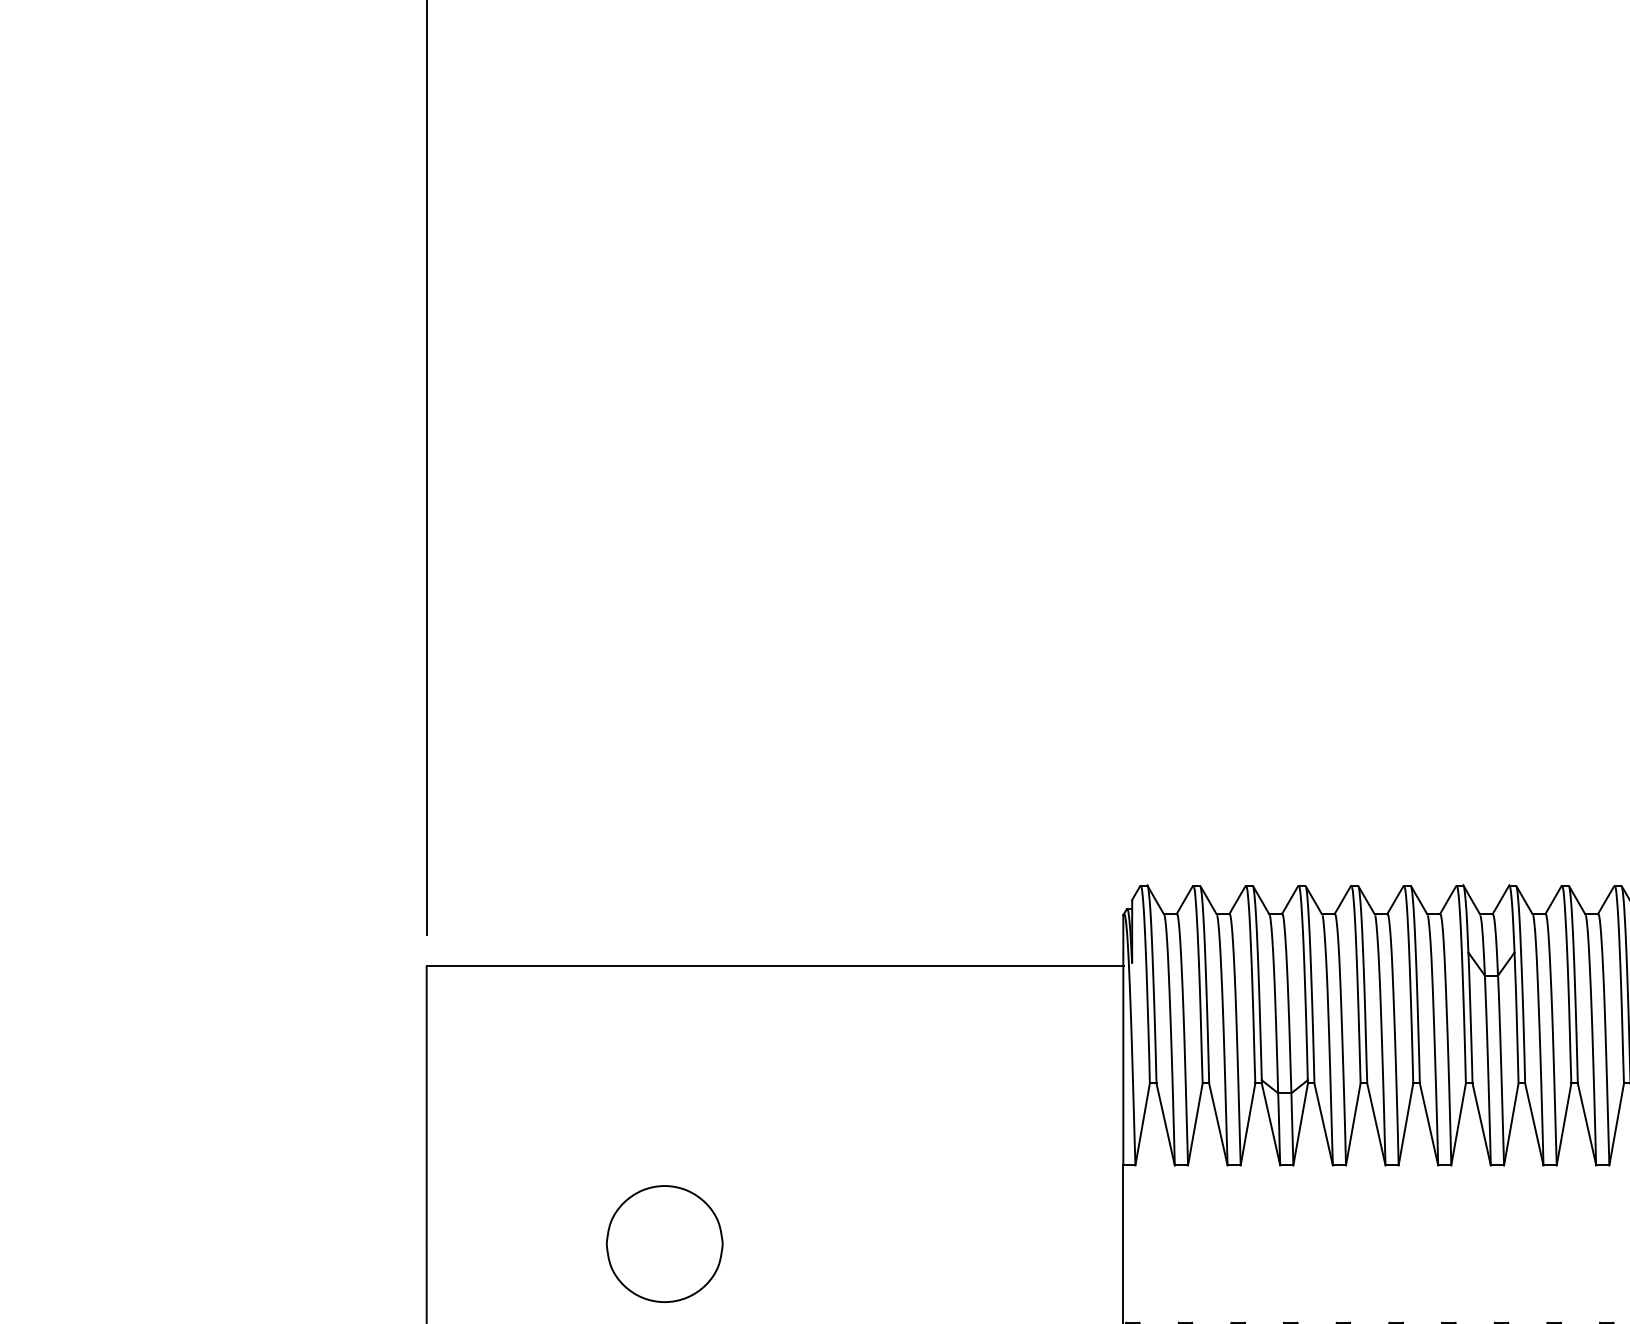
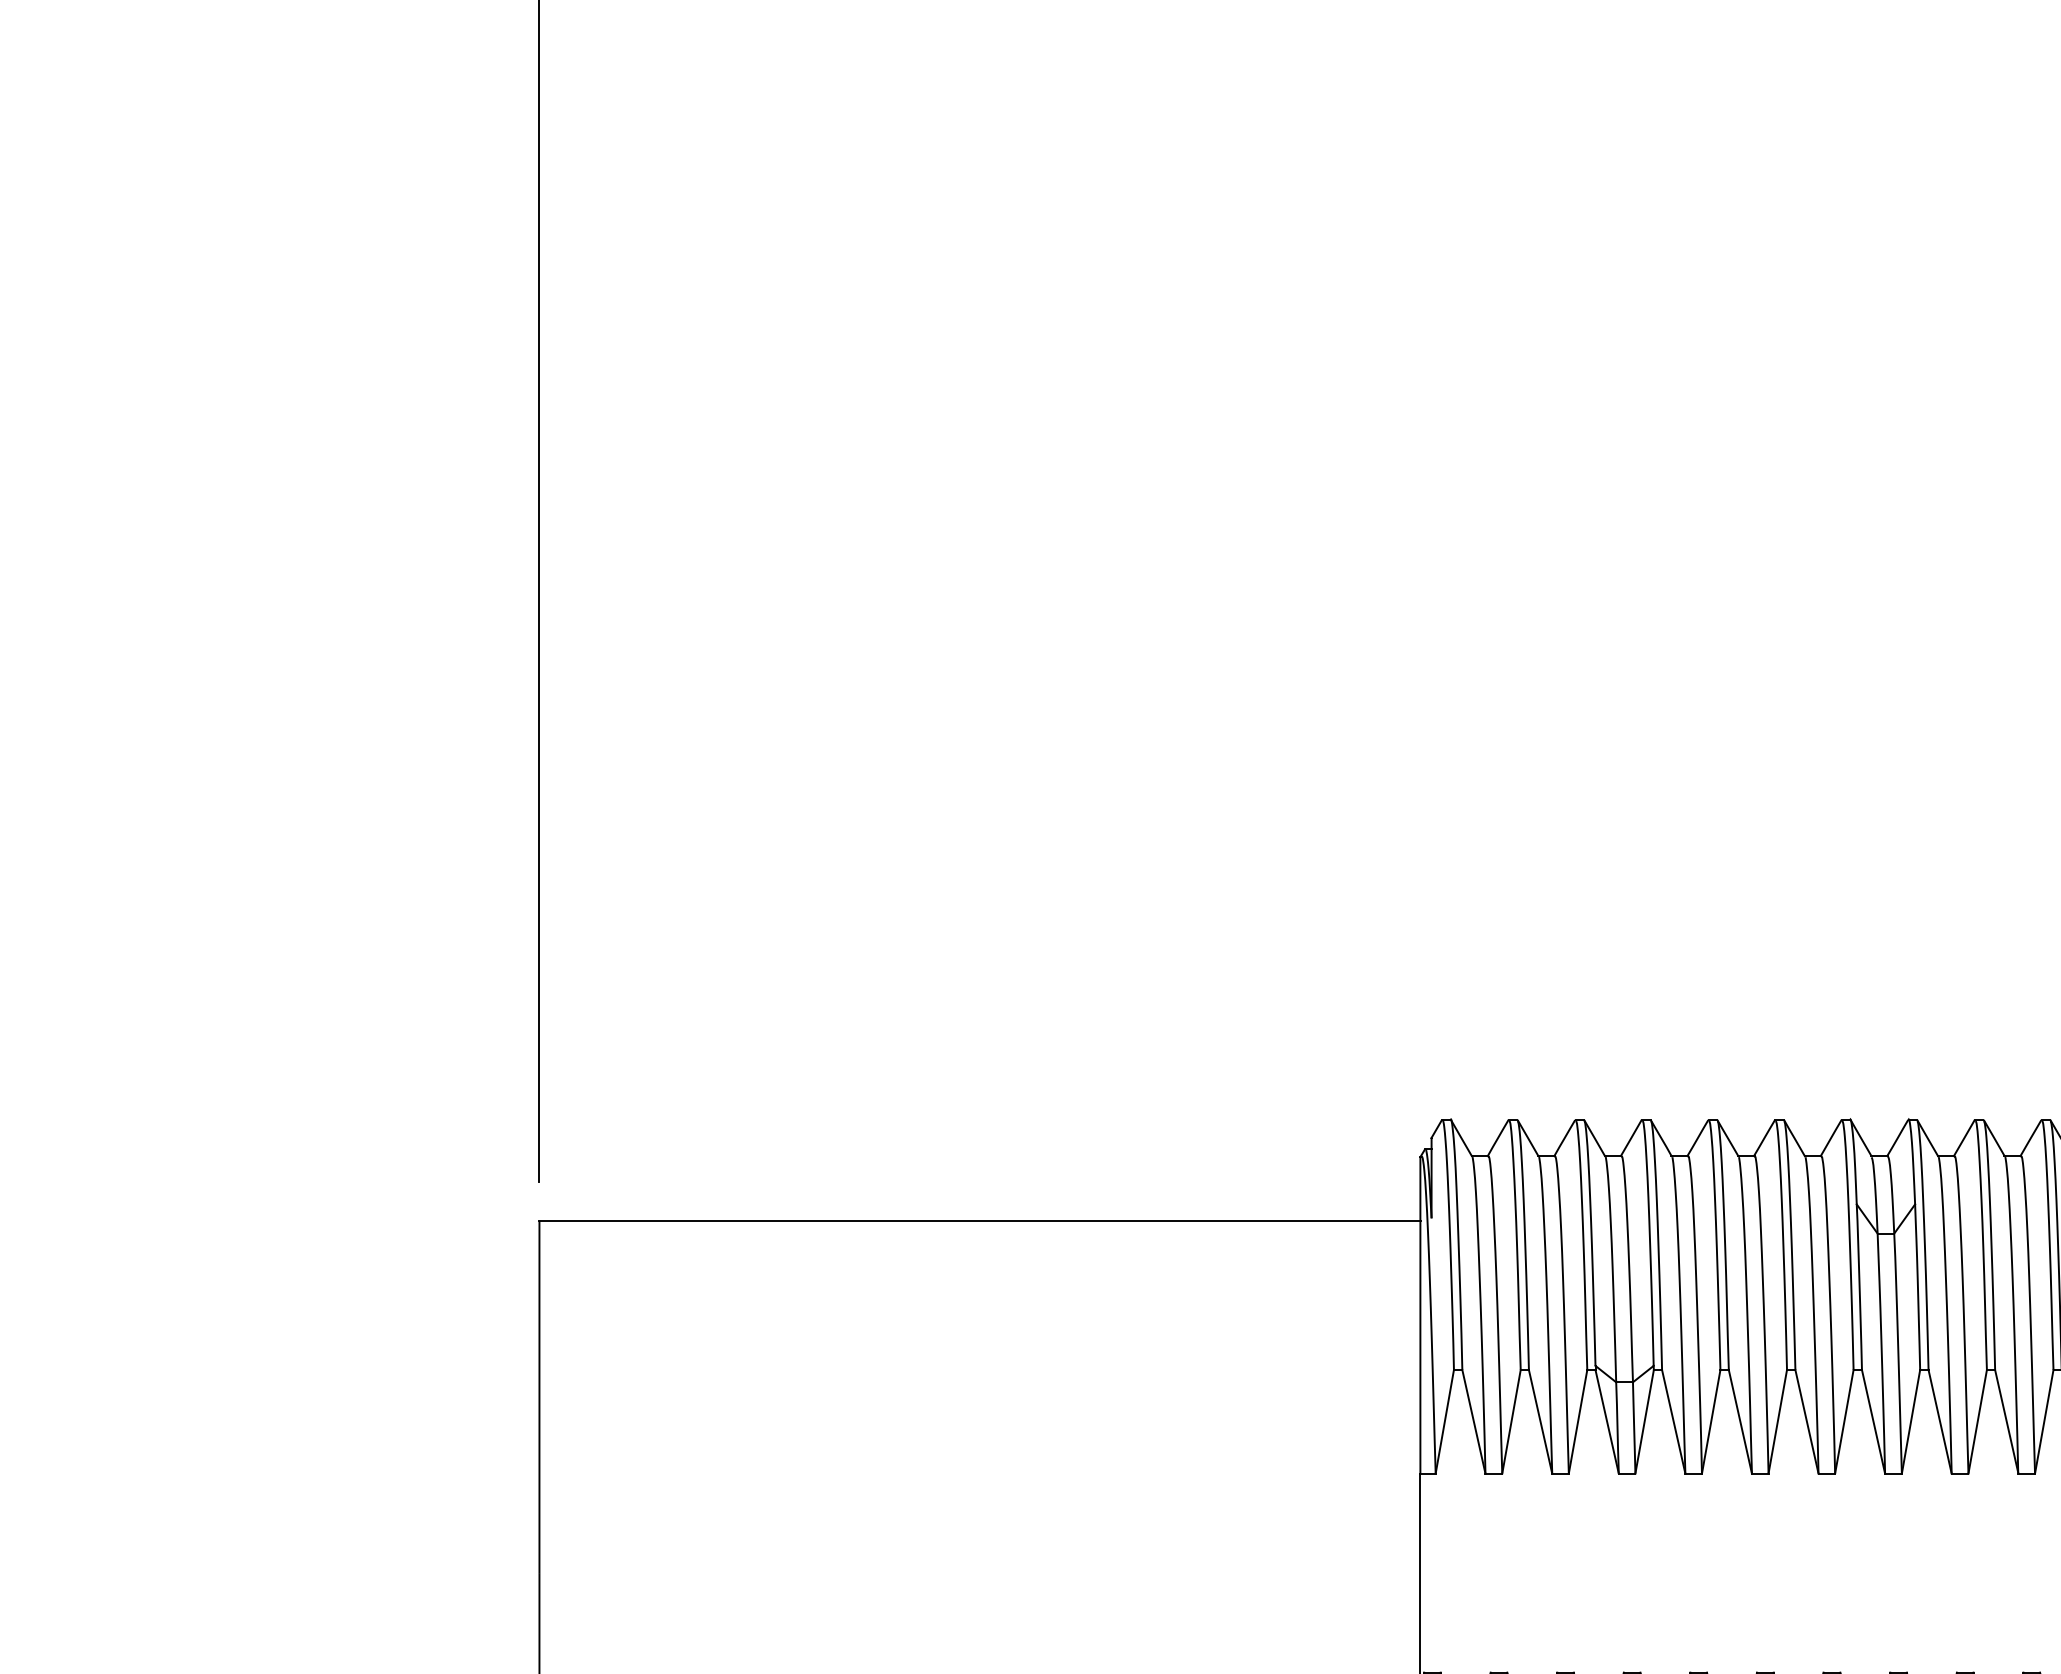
part: (664, 1243) -> (840, 1572), removed

